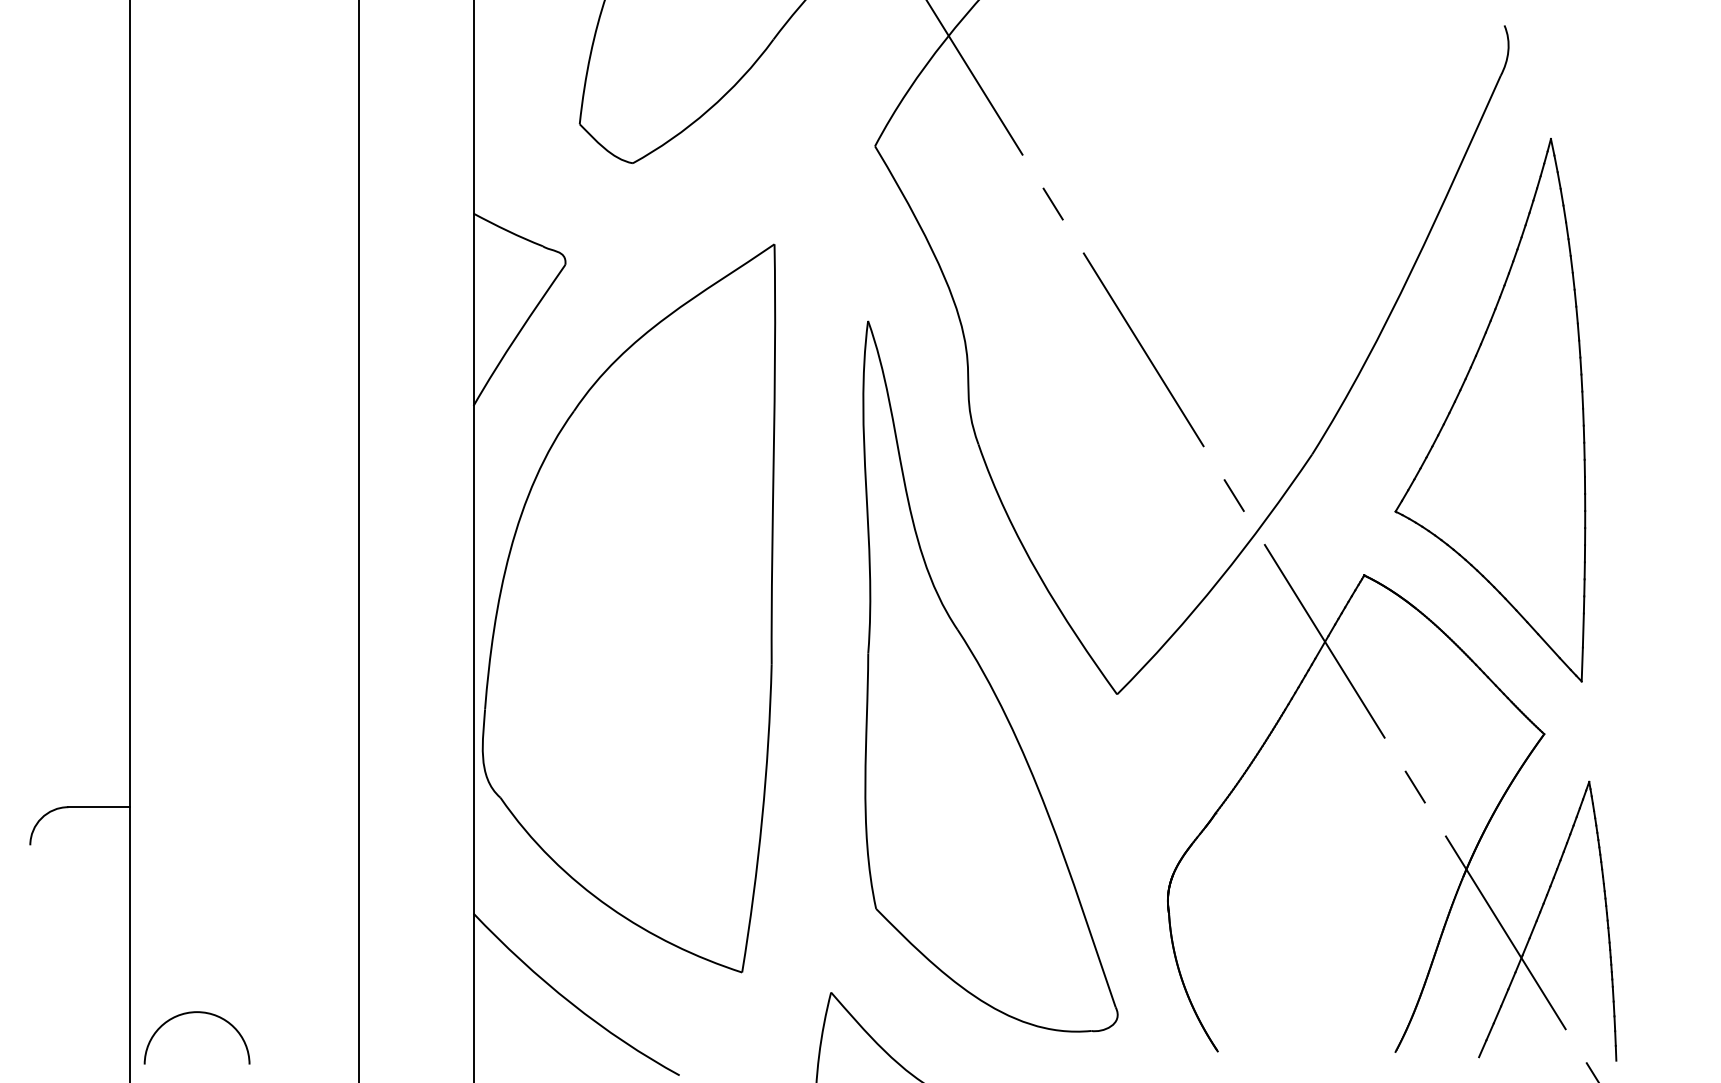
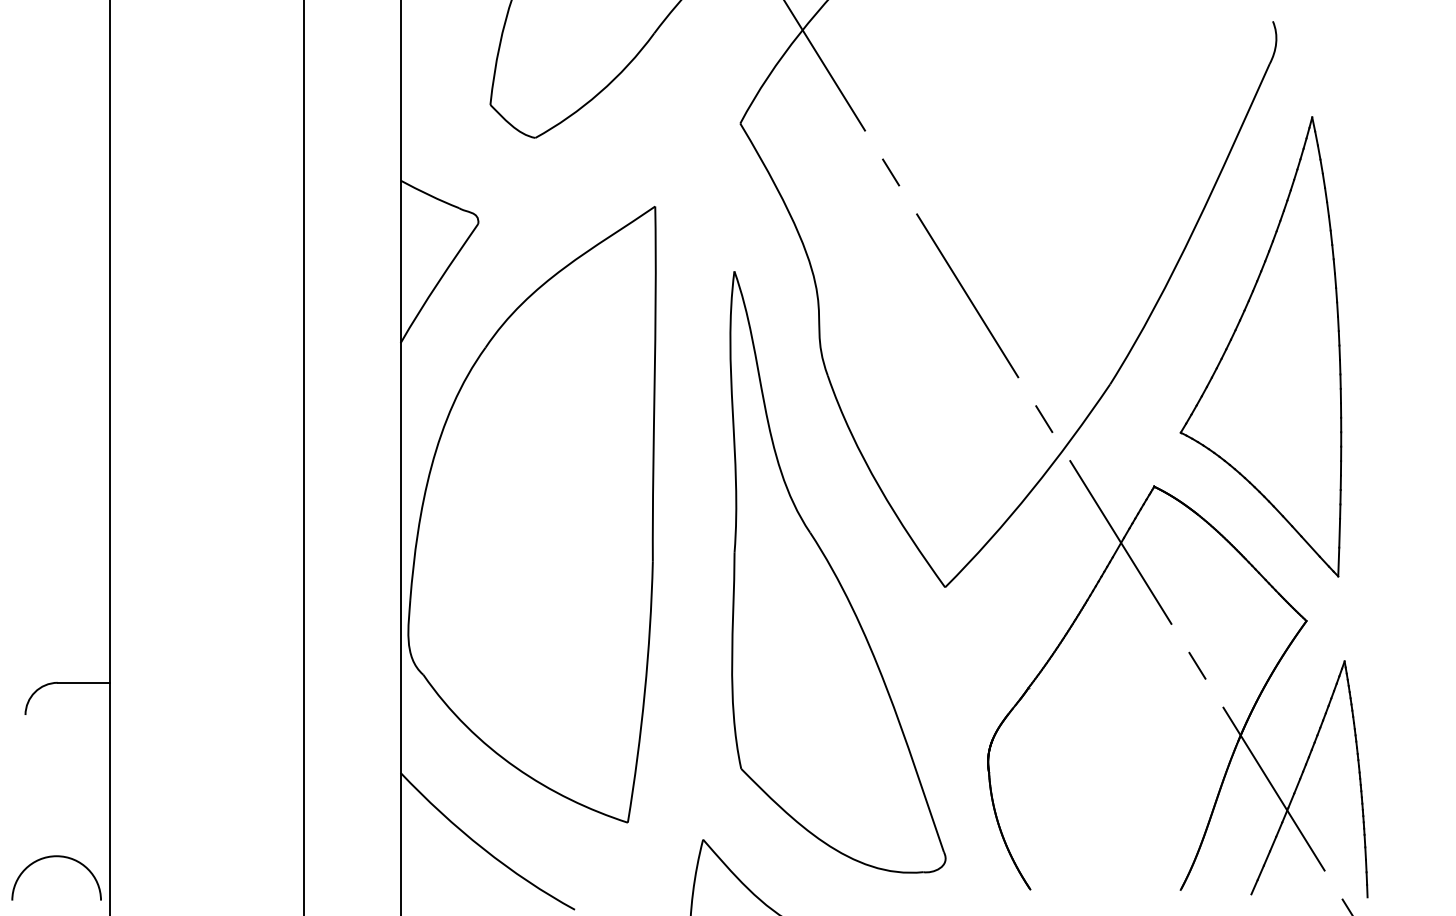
arc: (196, 1013) -> (56, 857), moved

